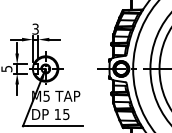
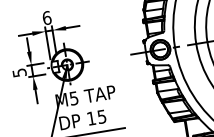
text: (35, 28) -> (46, 17), 3 -> 6

